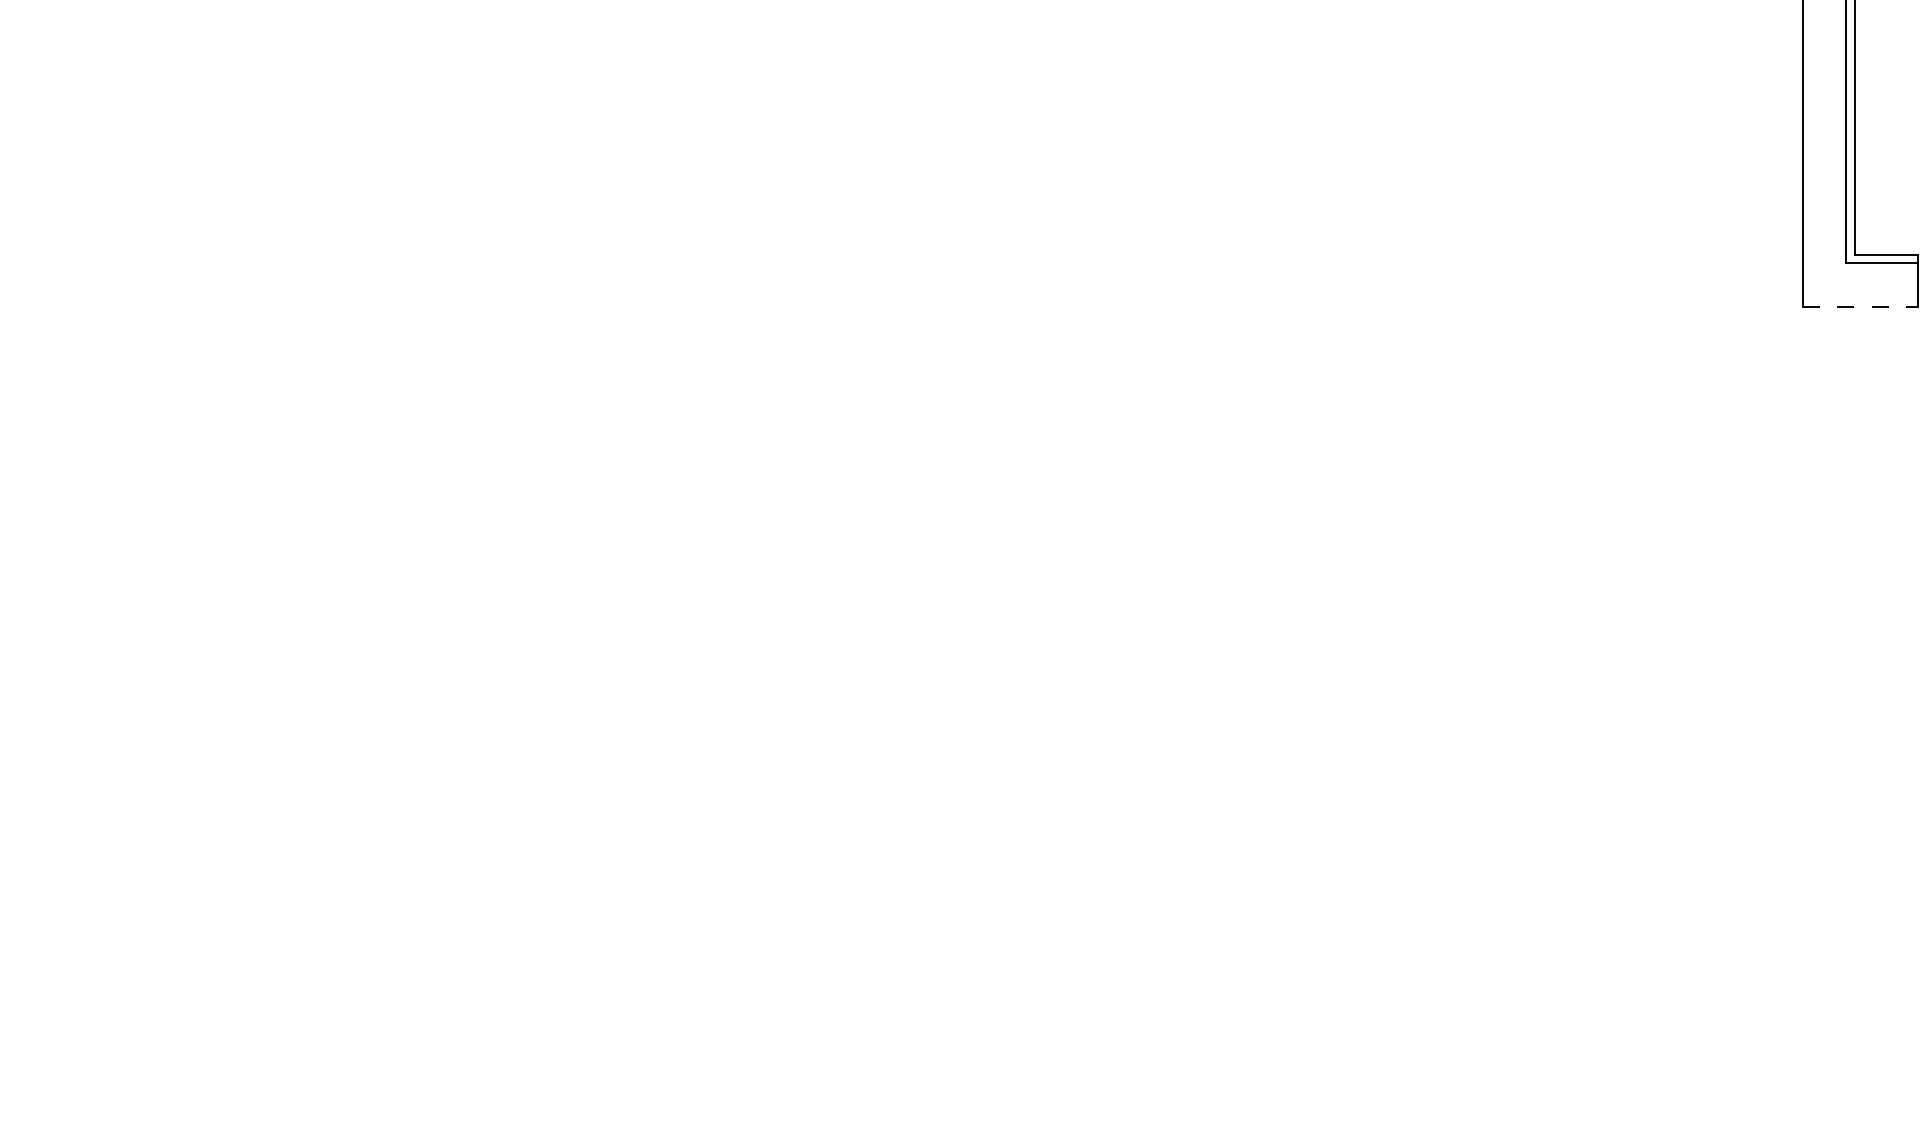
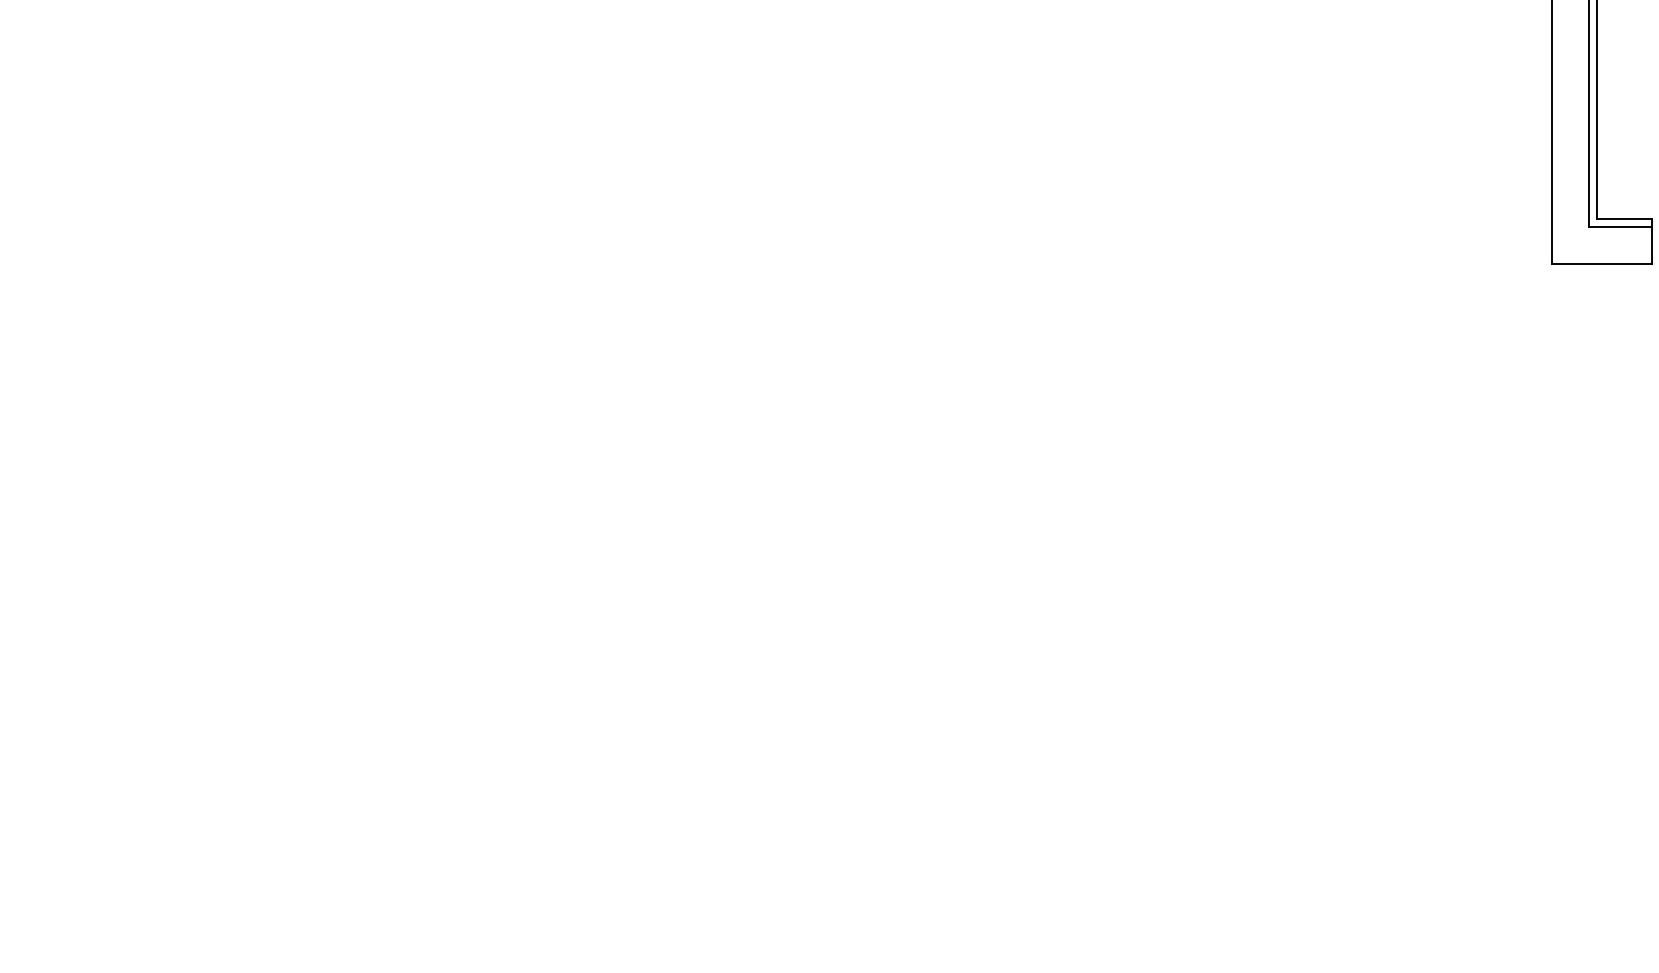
line: (1860, 306) -> (1601, 263), dashed -> solid

